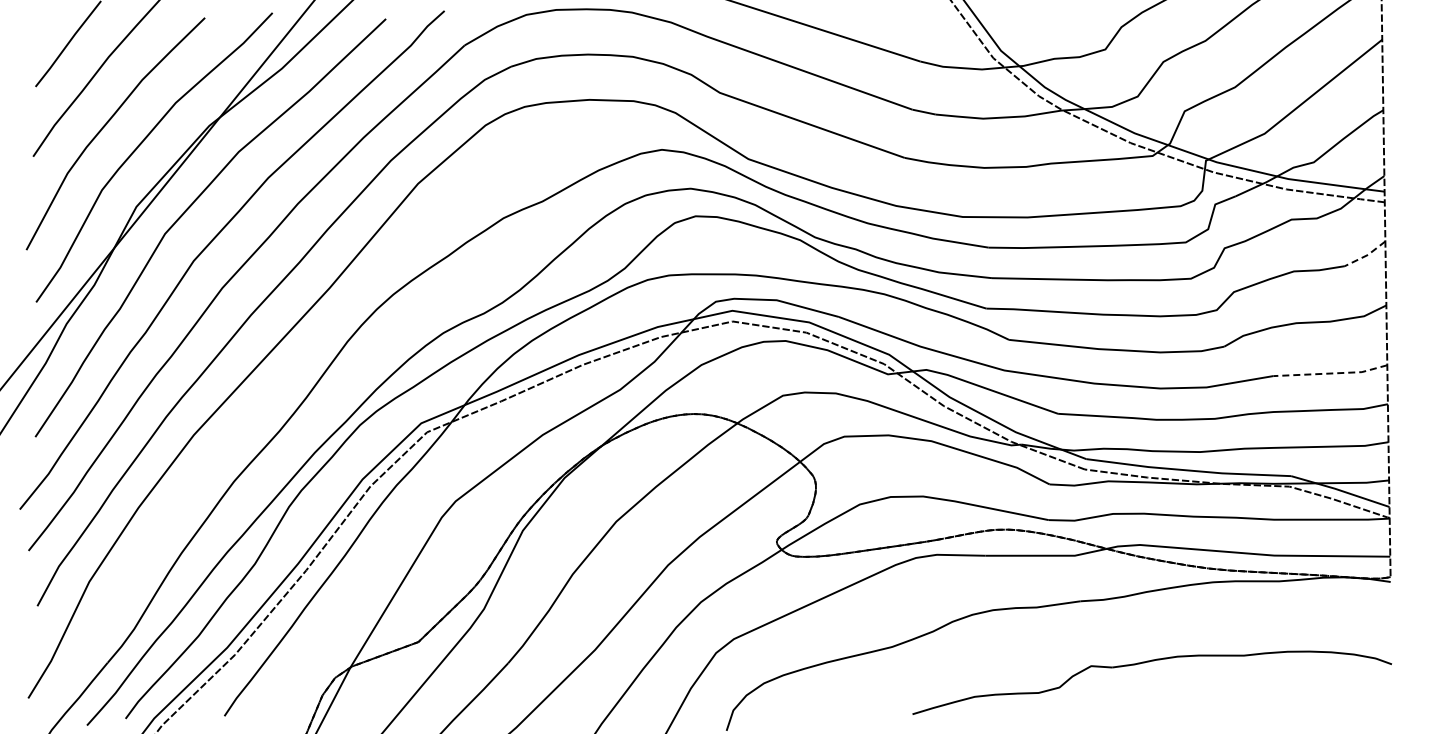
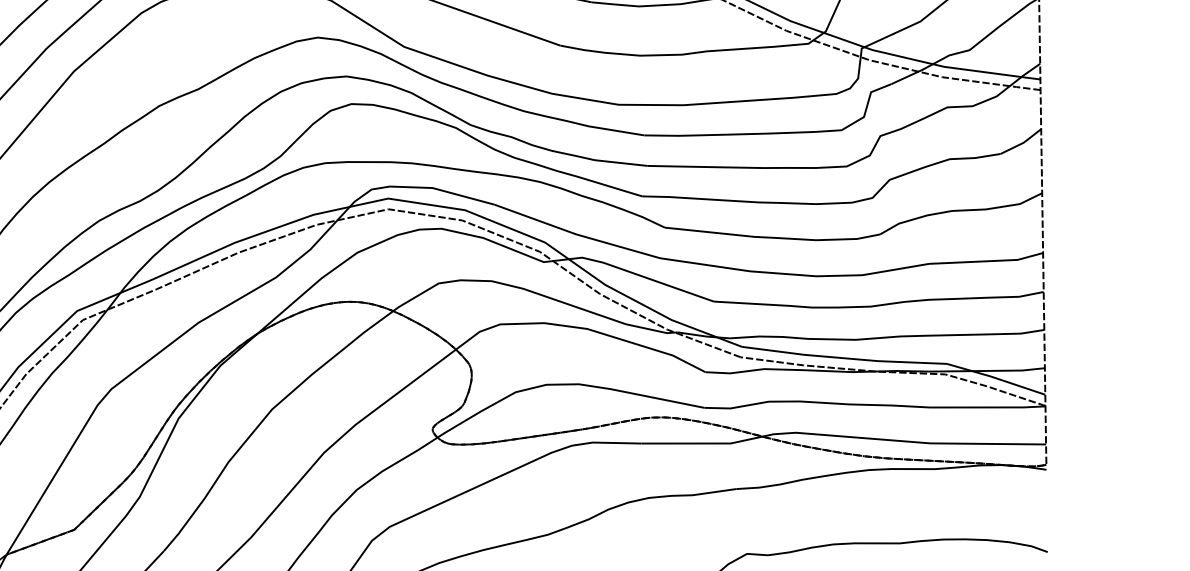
line: (1366, 255) -> (1022, 143), dashed -> solid
line: (1331, 373) -> (987, 261), dashed -> solid

